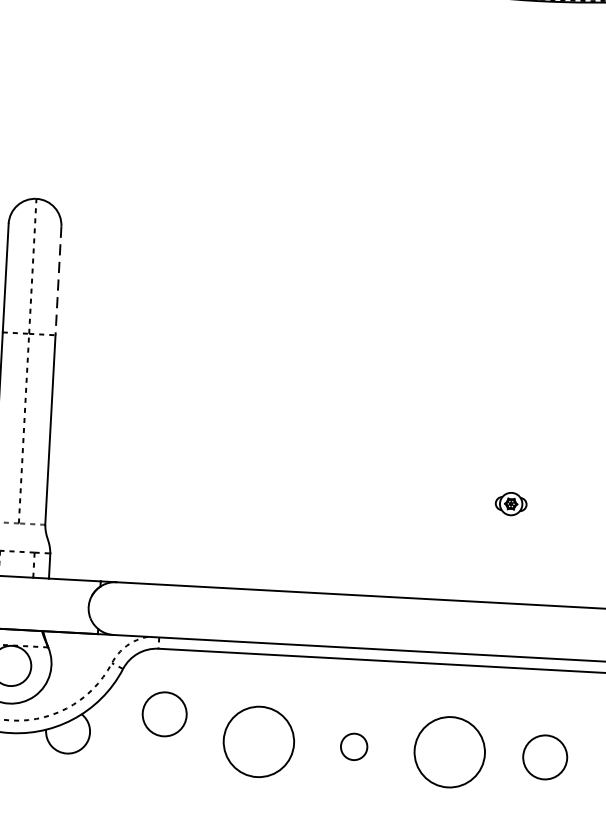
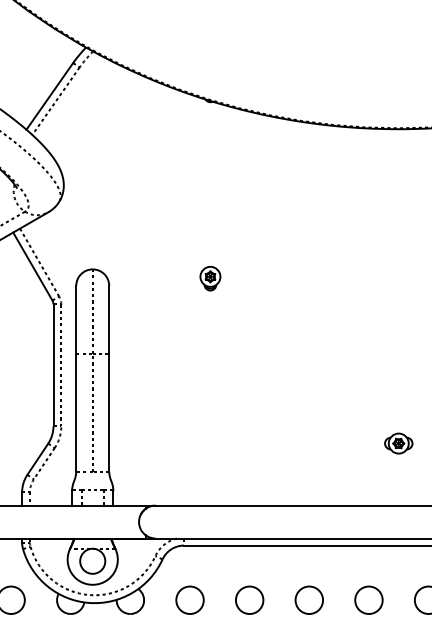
part: (224, 223) -> (210, 278), added
line: (58, 280) -> (109, 319), dashed -> solid
part: (510, 503) -> (398, 443), size x1.43
circle: (163, 713) -> (189, 599), moved
circle: (258, 742) -> (249, 600), size x0.62
circle: (353, 745) -> (308, 599), size x1.67
circle: (449, 752) -> (368, 600), size x0.62

